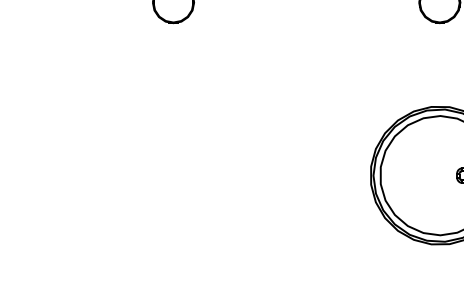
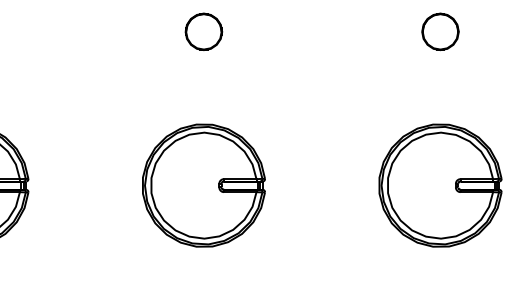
part: (173, 175) -> (203, 185), added

